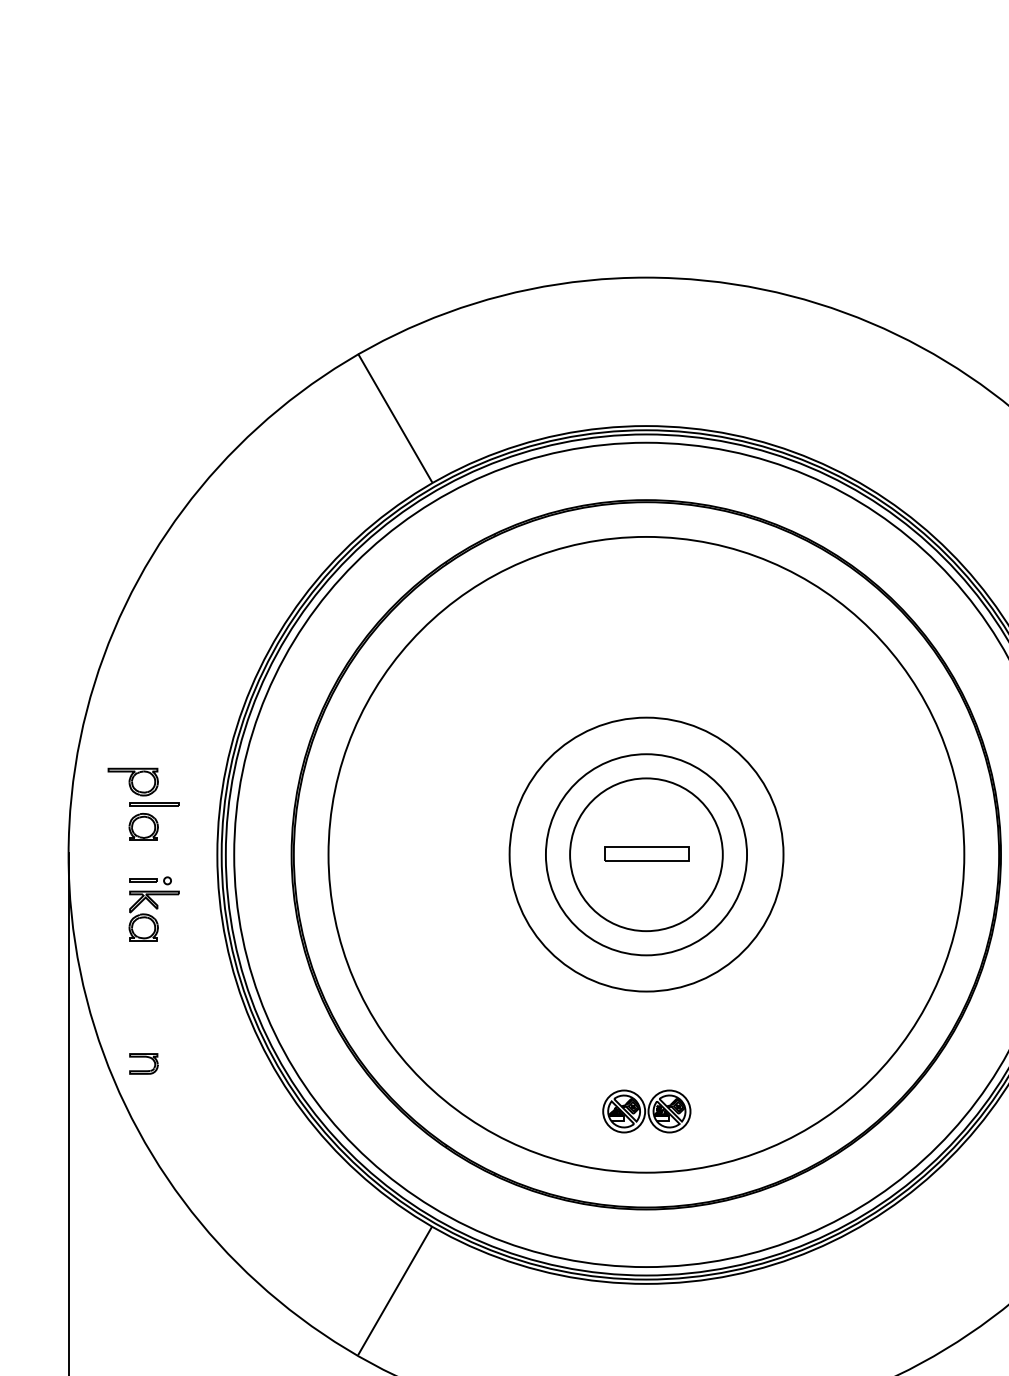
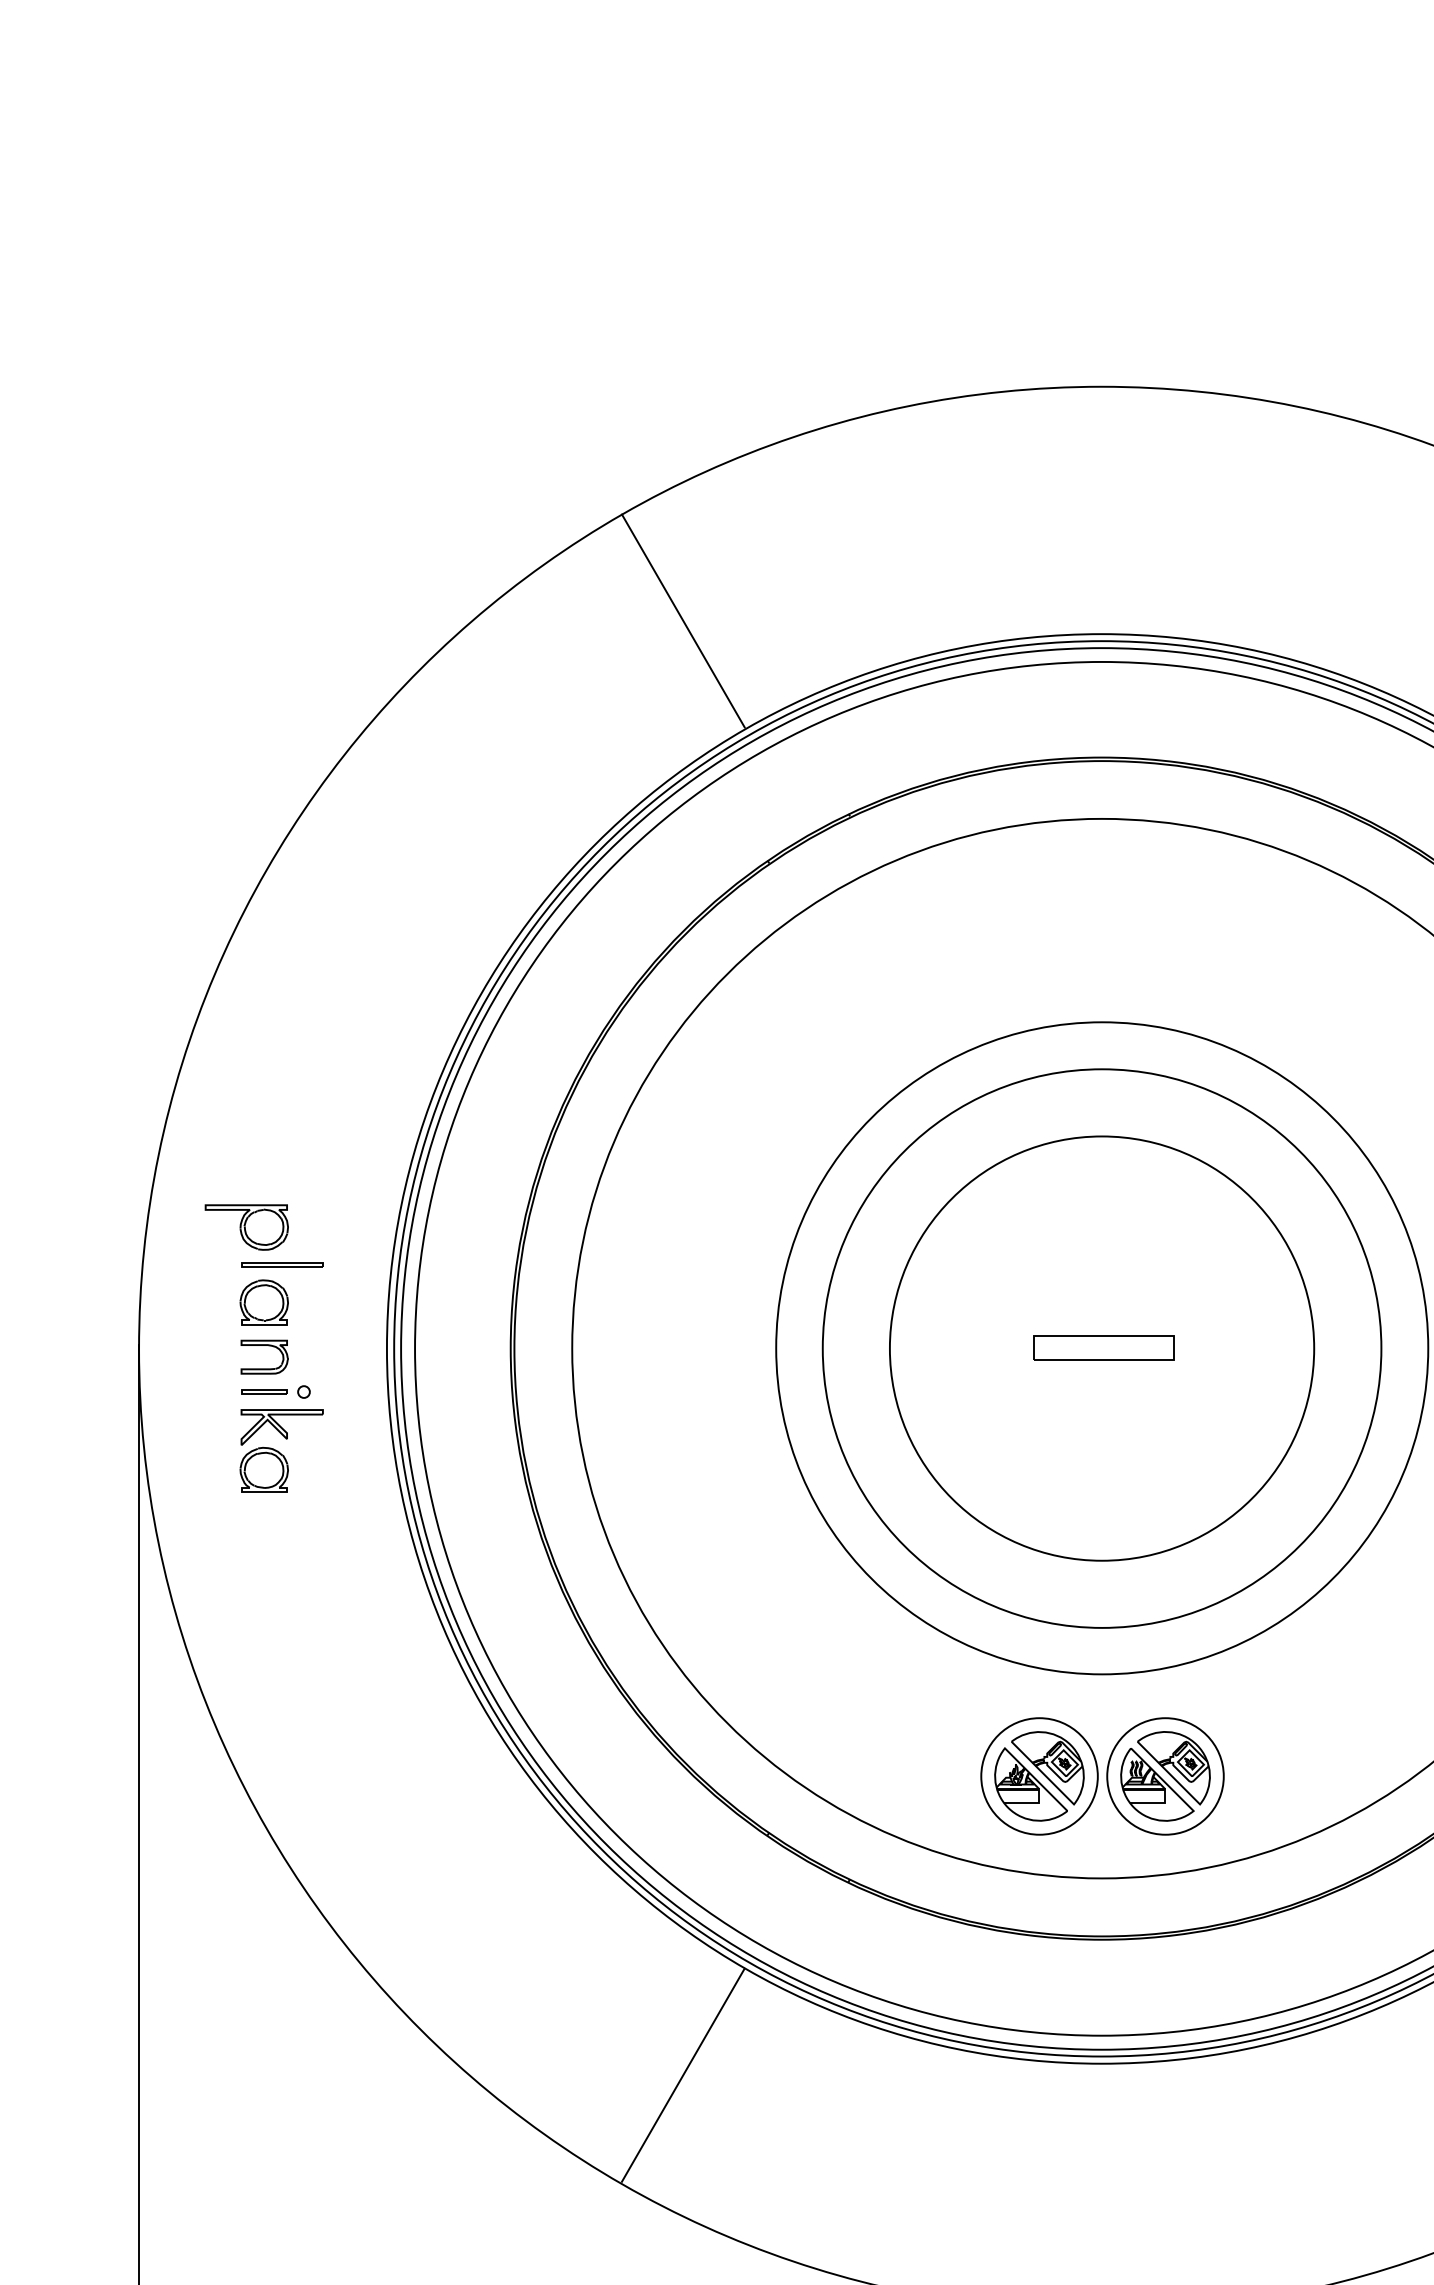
circle: (646, 854) -> (1102, 1348), size x1.43
circle: (646, 854) -> (1102, 1348), size x1.67
circle: (646, 854) -> (1102, 1348), size x1.67
part: (143, 1063) -> (263, 1356), moved
part: (646, 1111) -> (1102, 1776), size x1.67

